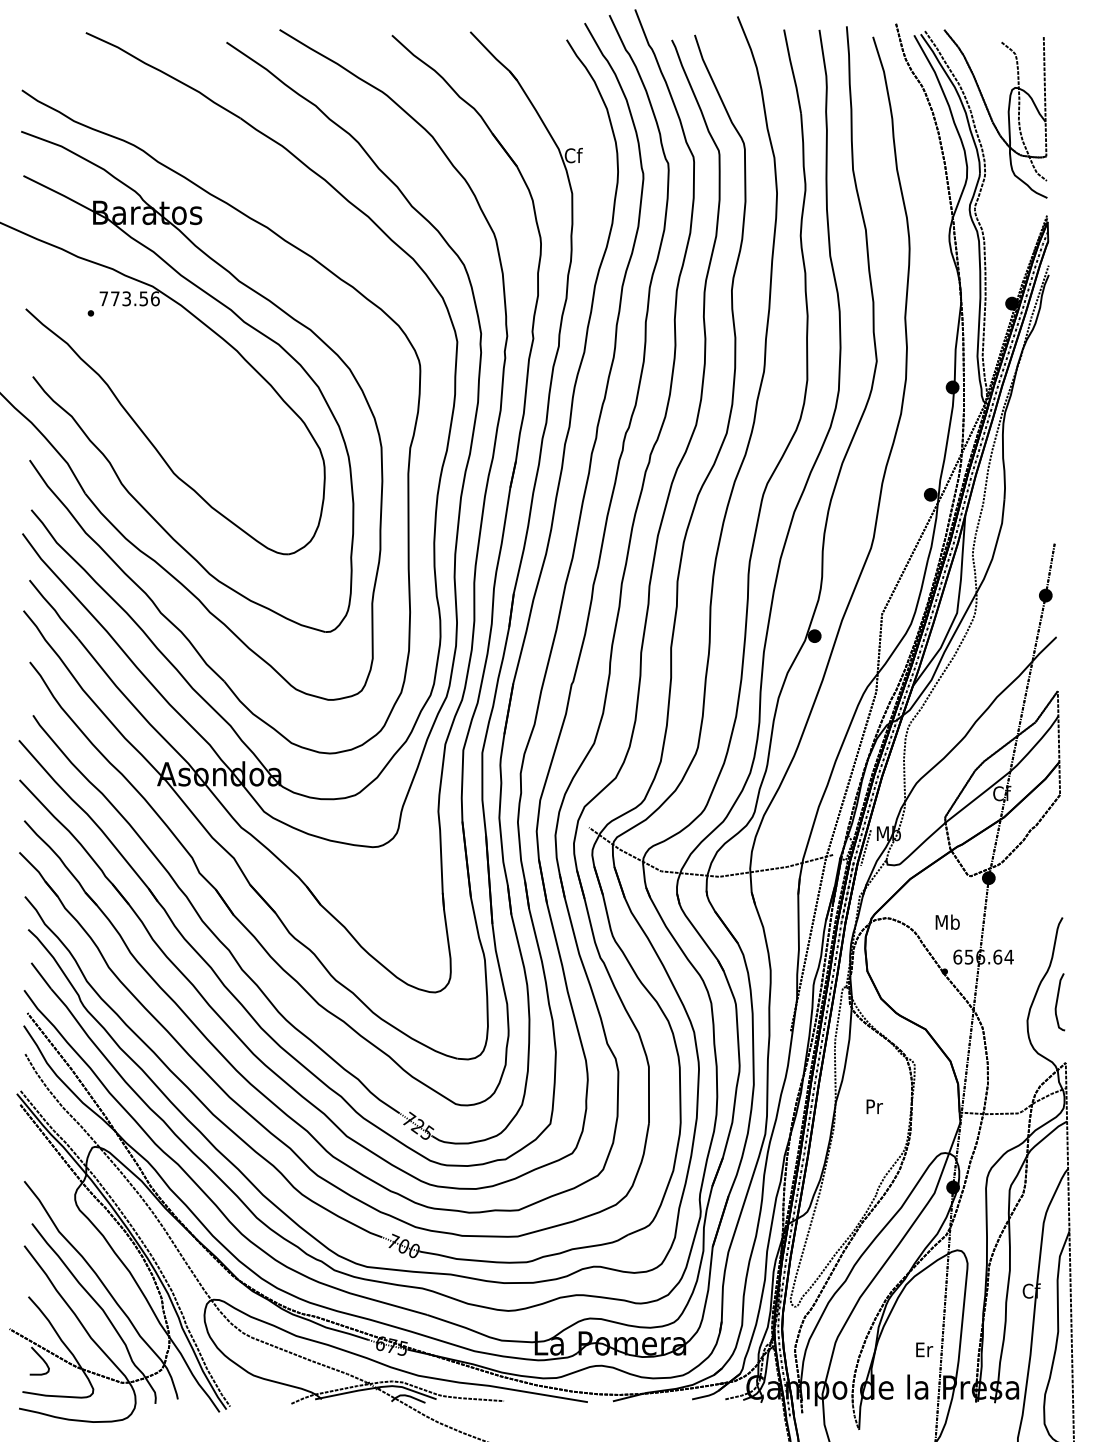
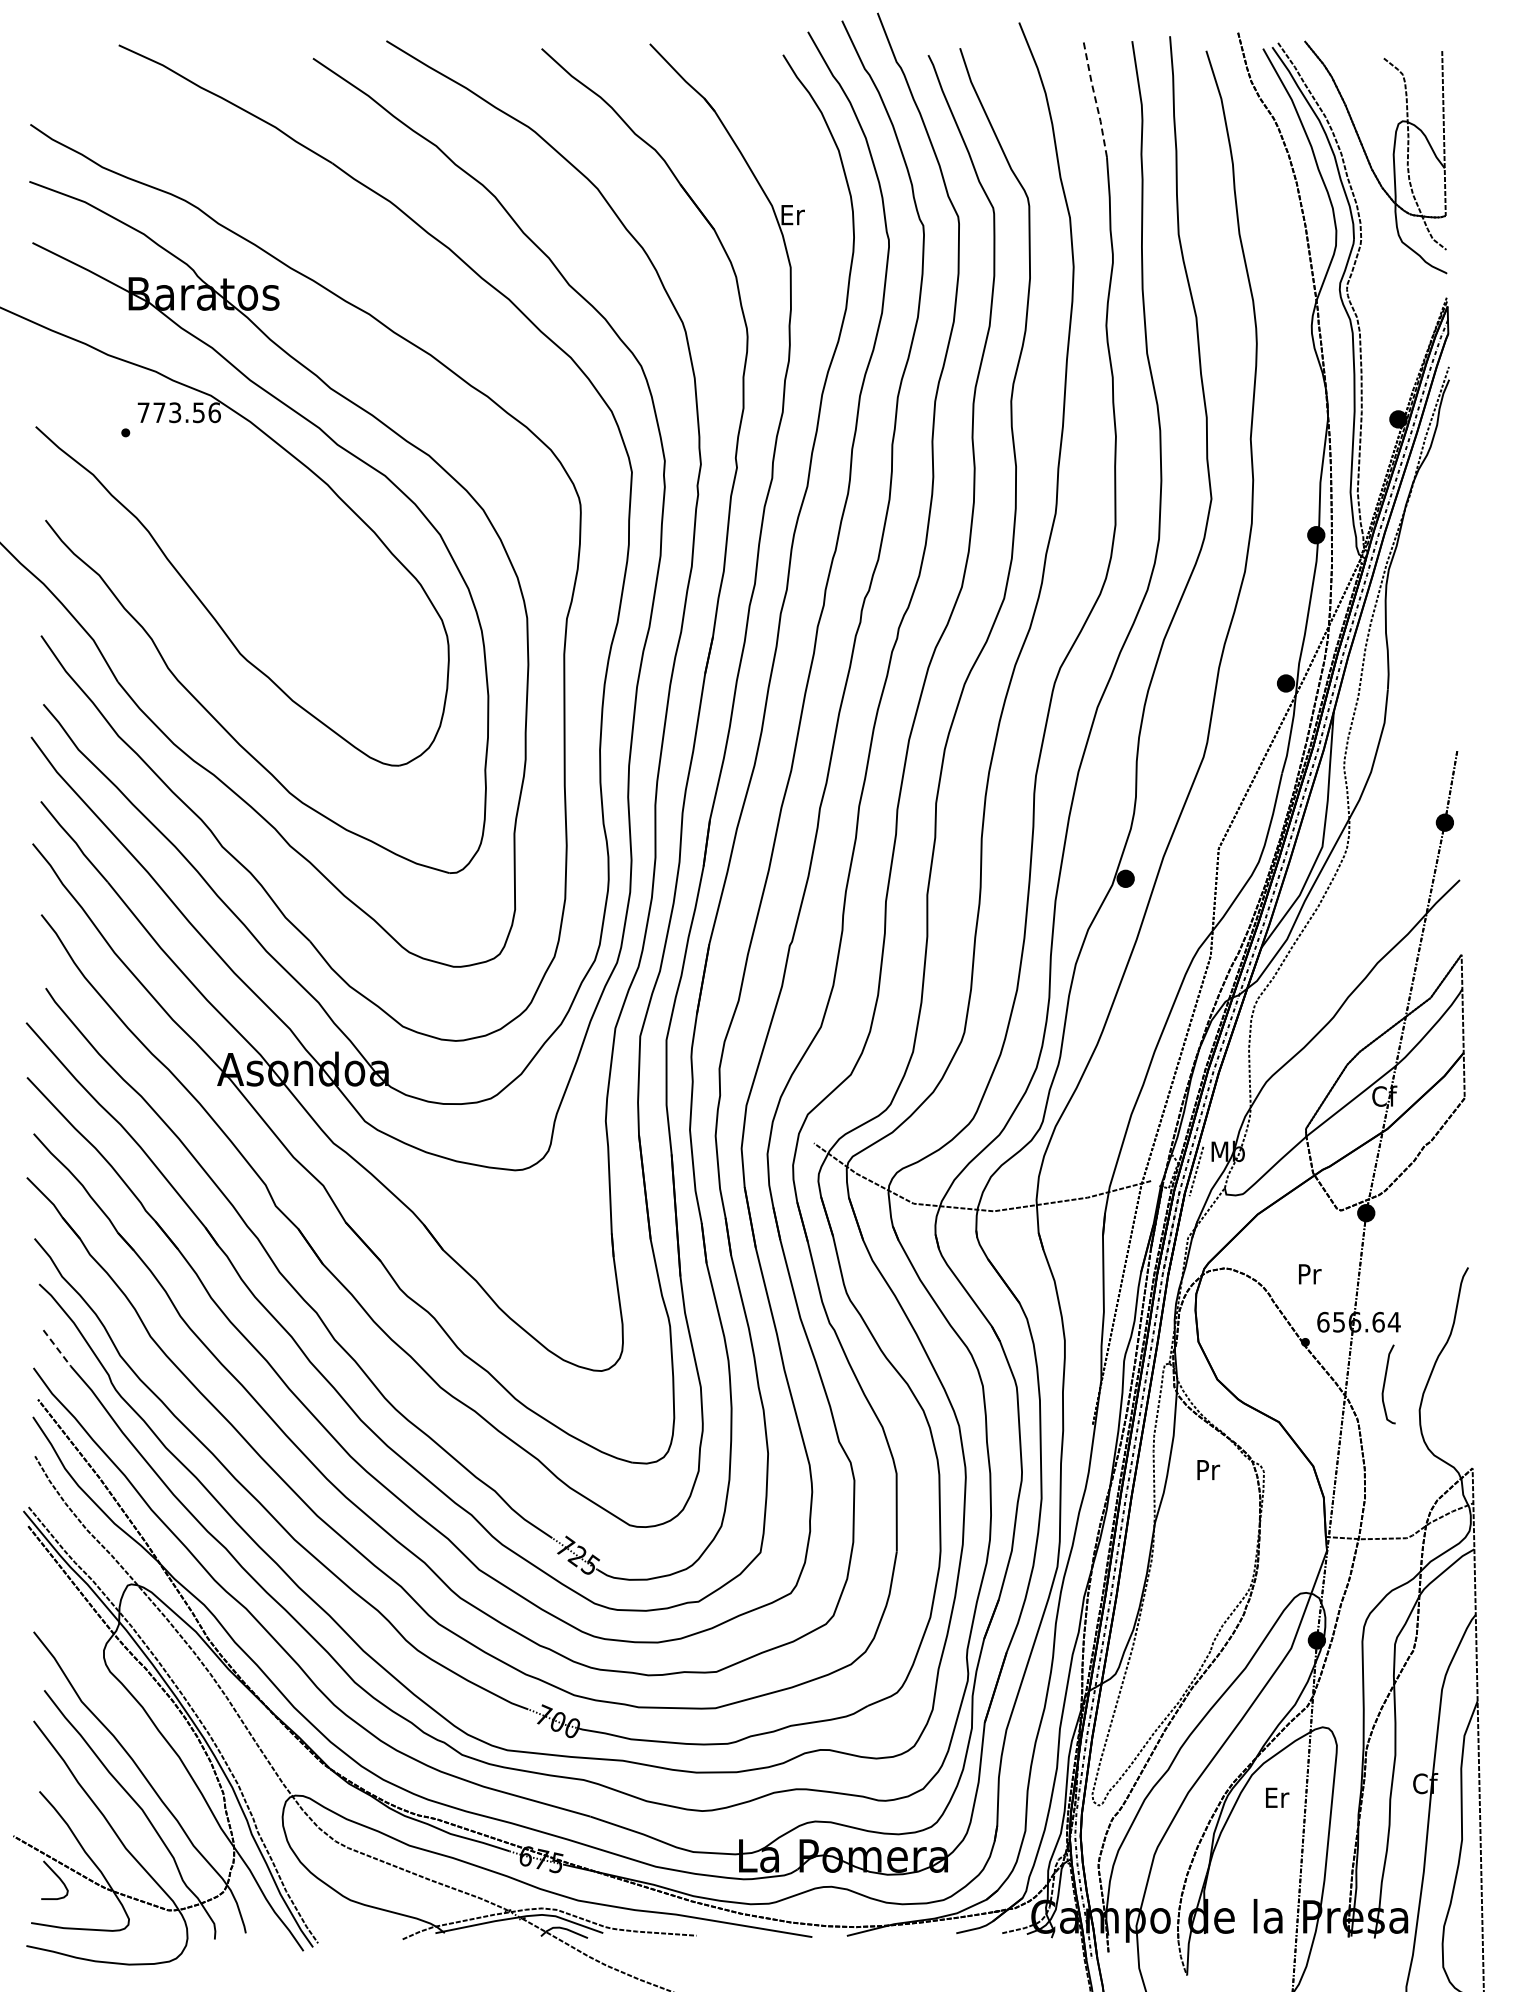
line: (792, 72) -> (1095, 99), solid -> dashed
text: (573, 155) -> (792, 214), Cf -> Er
text: (947, 921) -> (1309, 1273), Mb -> Pr
line: (41, 976) -> (57, 1348), solid -> dashed
curve: (1057, 1002) -> (1385, 1384), moved
text: (874, 1107) -> (1208, 1470), moved
text: (924, 1349) -> (1277, 1797), moved

